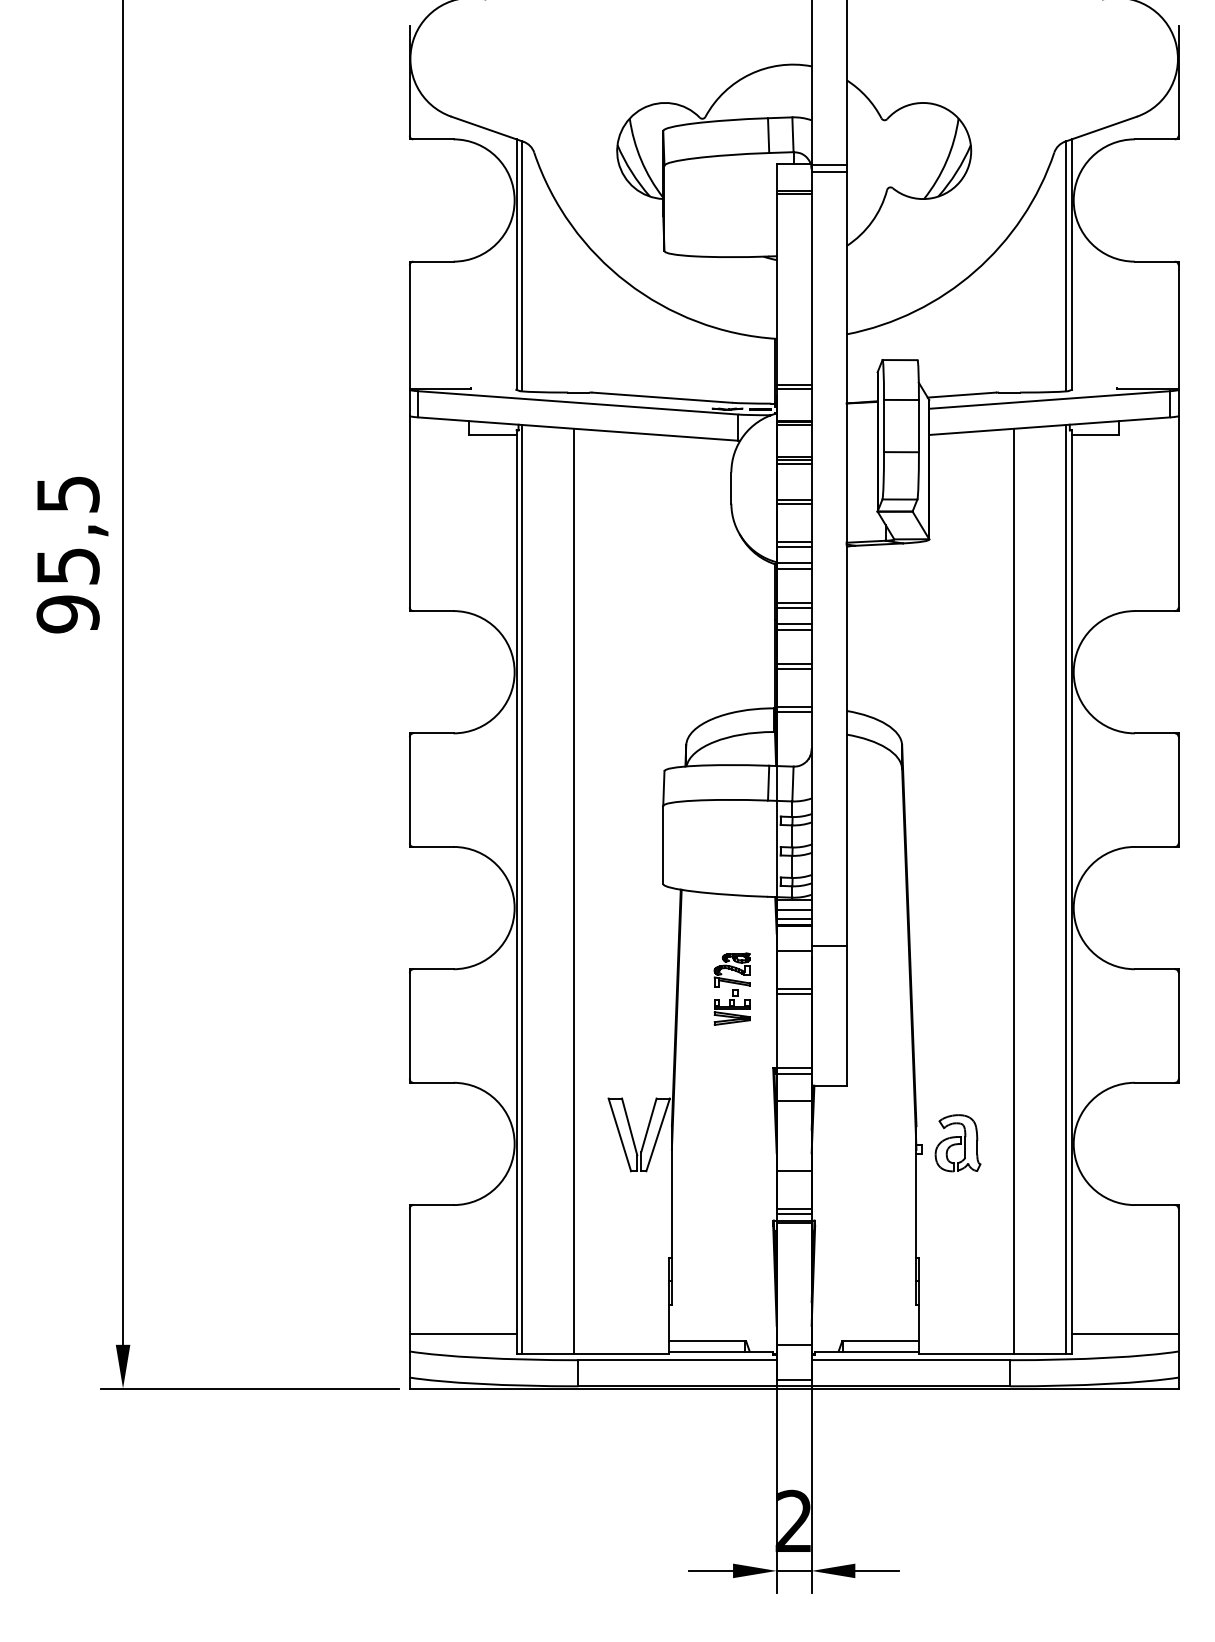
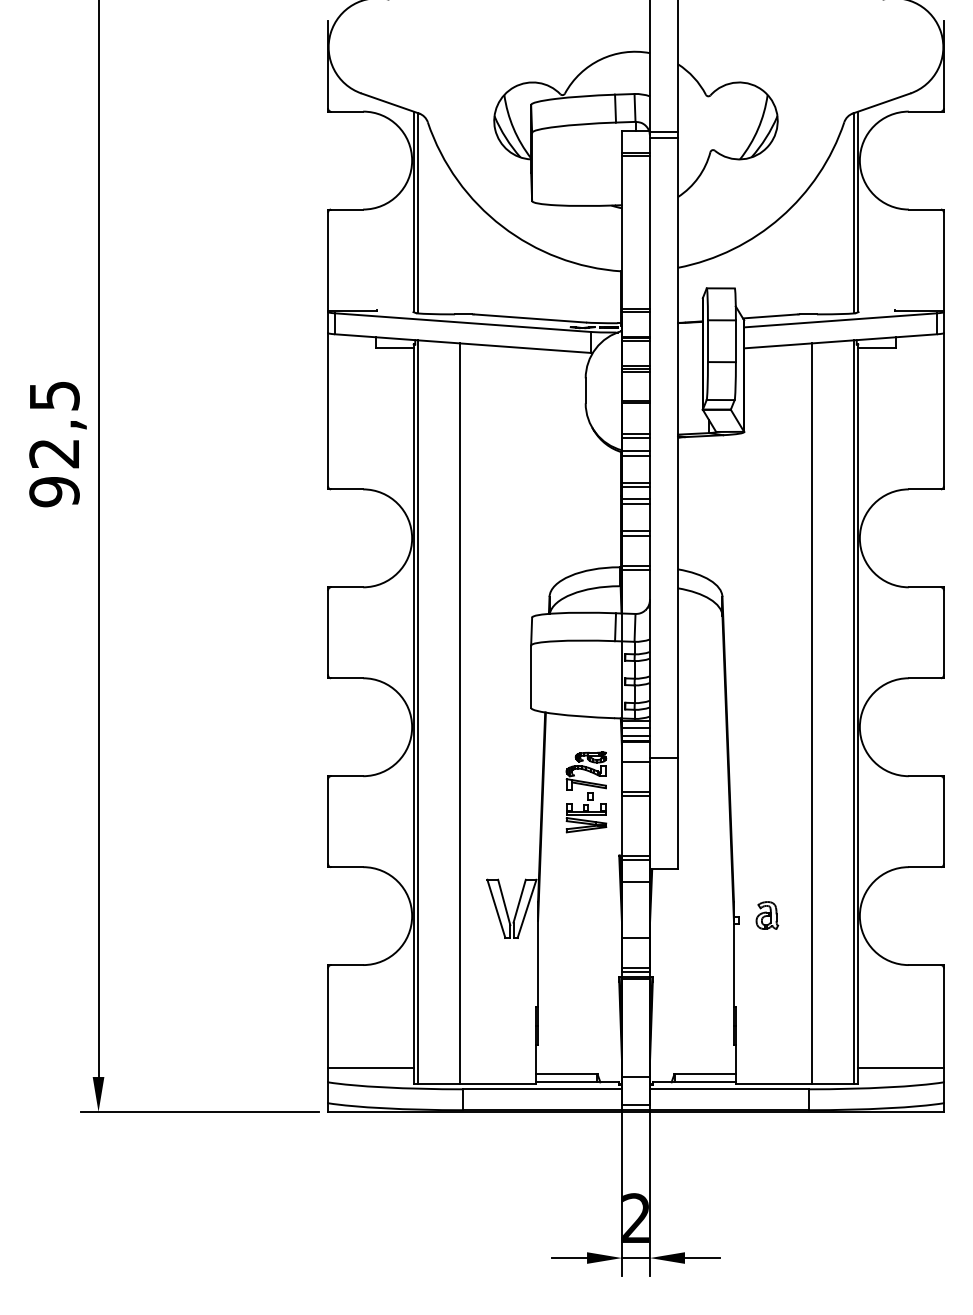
text: (68, 566) -> (54, 453), 95,5 -> 92,5
part: (732, 988) -> (586, 791), size x1.4
part: (958, 1143) -> (767, 915), size x0.6

